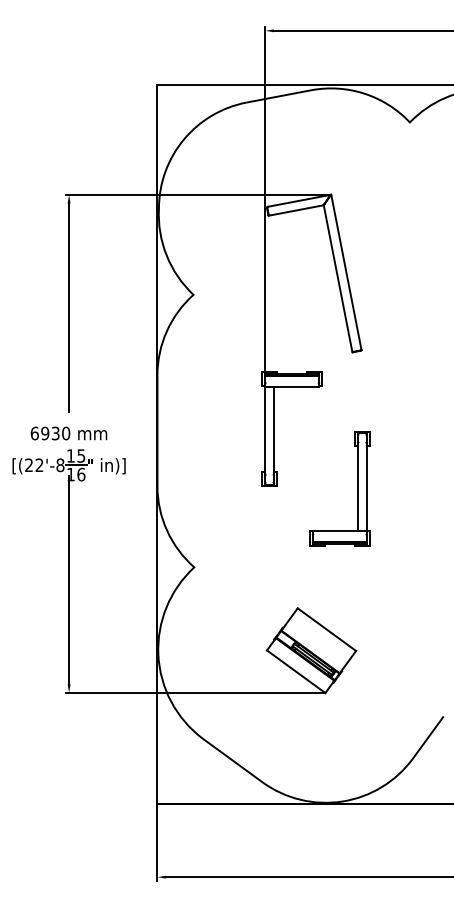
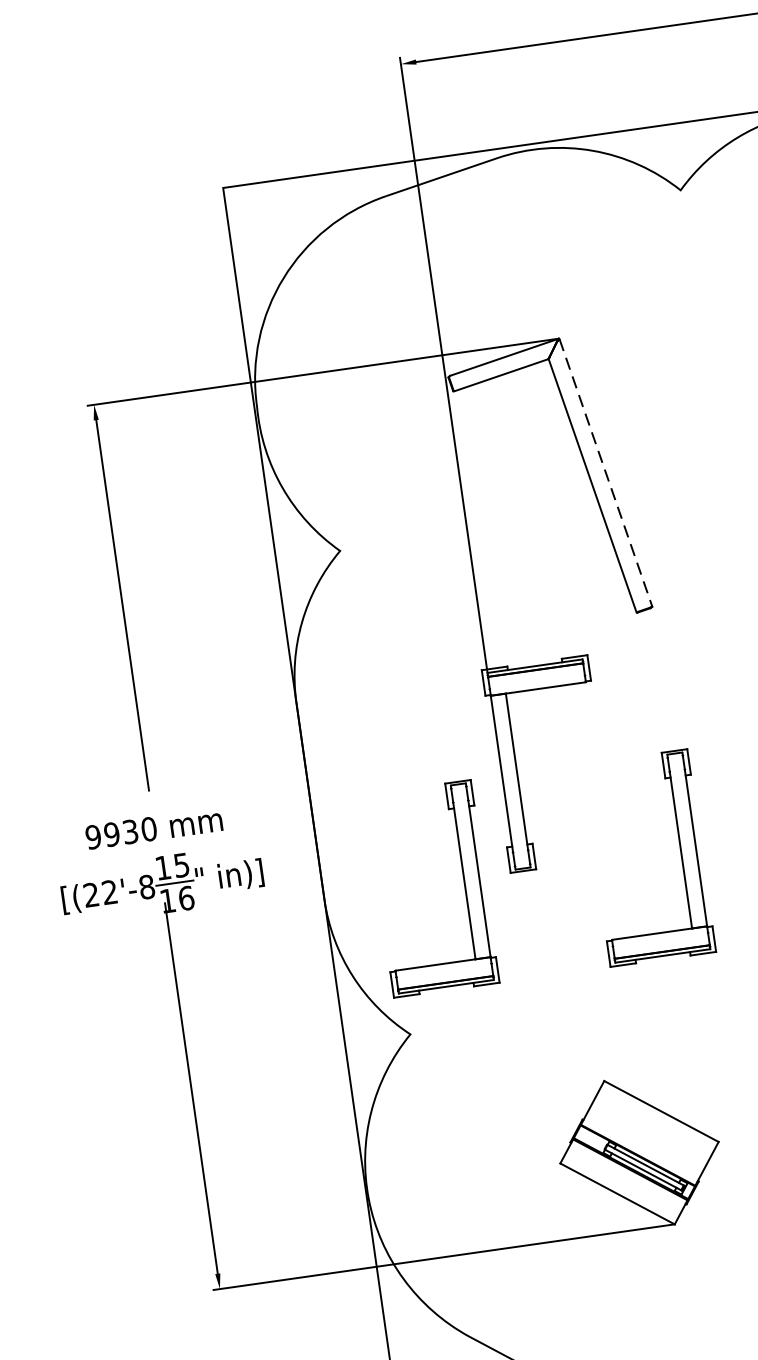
line: (346, 272) -> (606, 472), solid -> dashed
text: (34, 433) -> (92, 837), 6930 -> 9930
part: (235, 488) -> (463, 884), added

